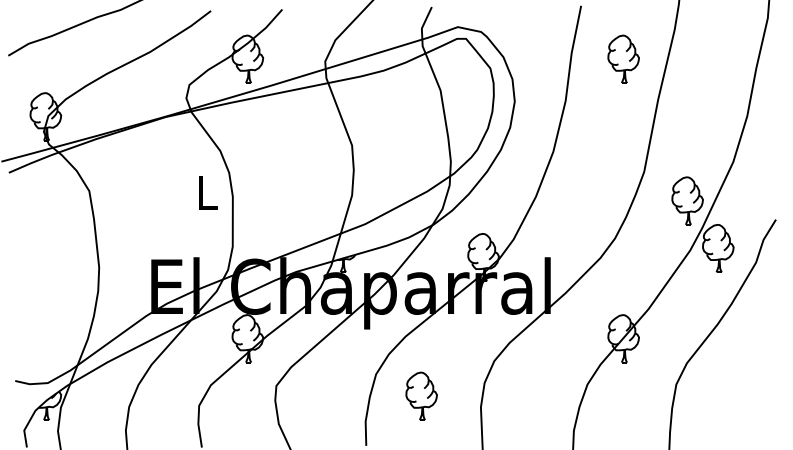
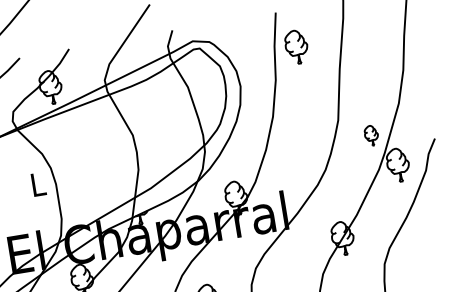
part: (623, 58) -> (296, 46), moved
part: (687, 200) -> (371, 135), size x0.6

